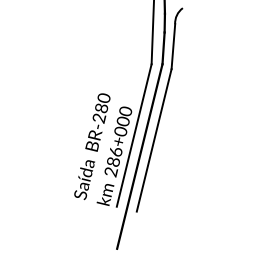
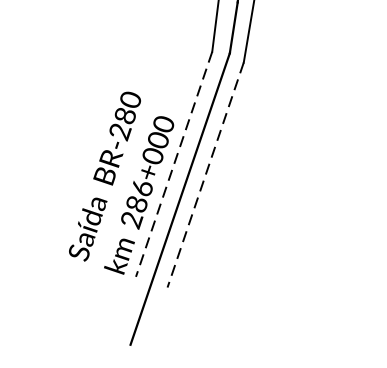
line: (134, 135) -> (174, 164), solid -> dashed
line: (154, 140) -> (206, 175), solid -> dashed

